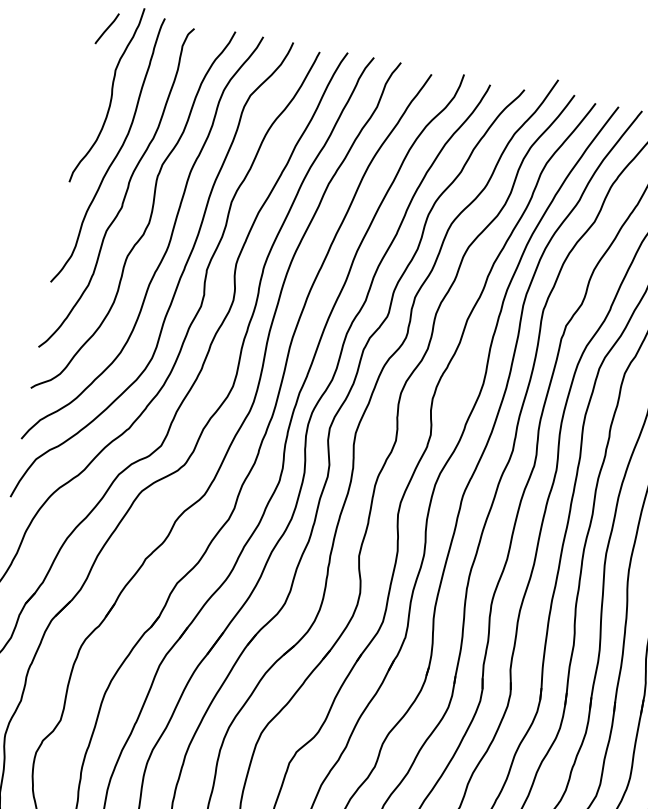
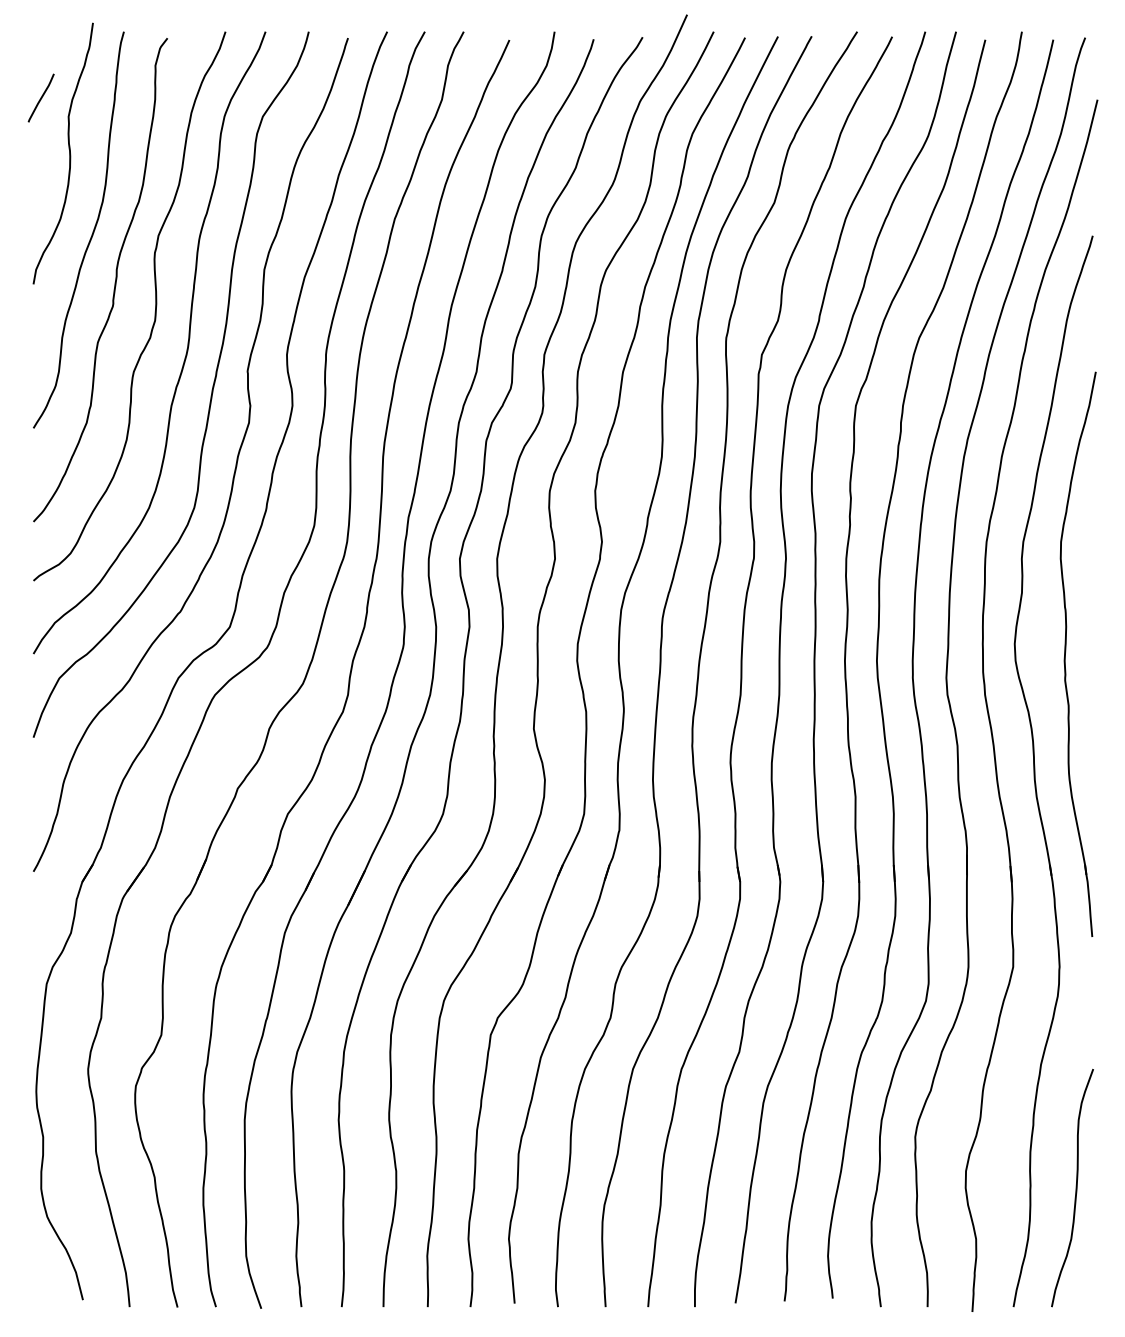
line: (106, 28) -> (40, 97), moved

